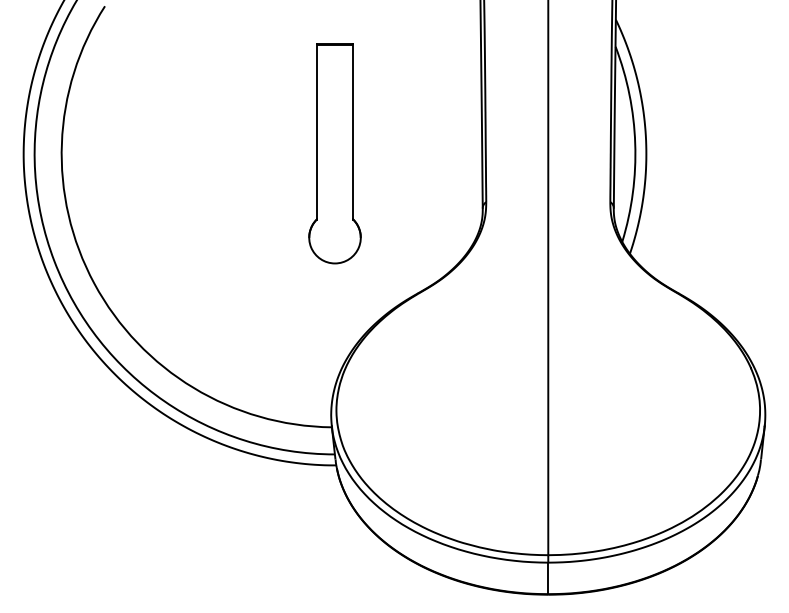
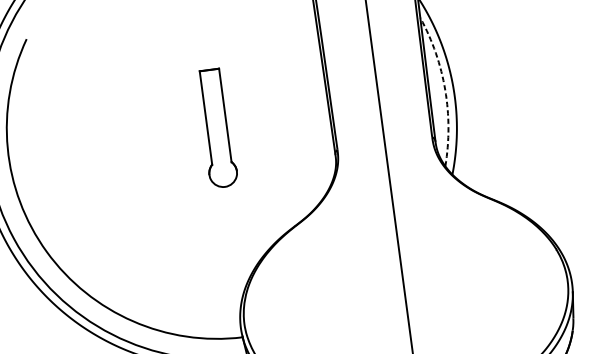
arc: (635, 143) -> (445, 89), solid -> dashed
part: (334, 153) -> (216, 128), size x0.7

